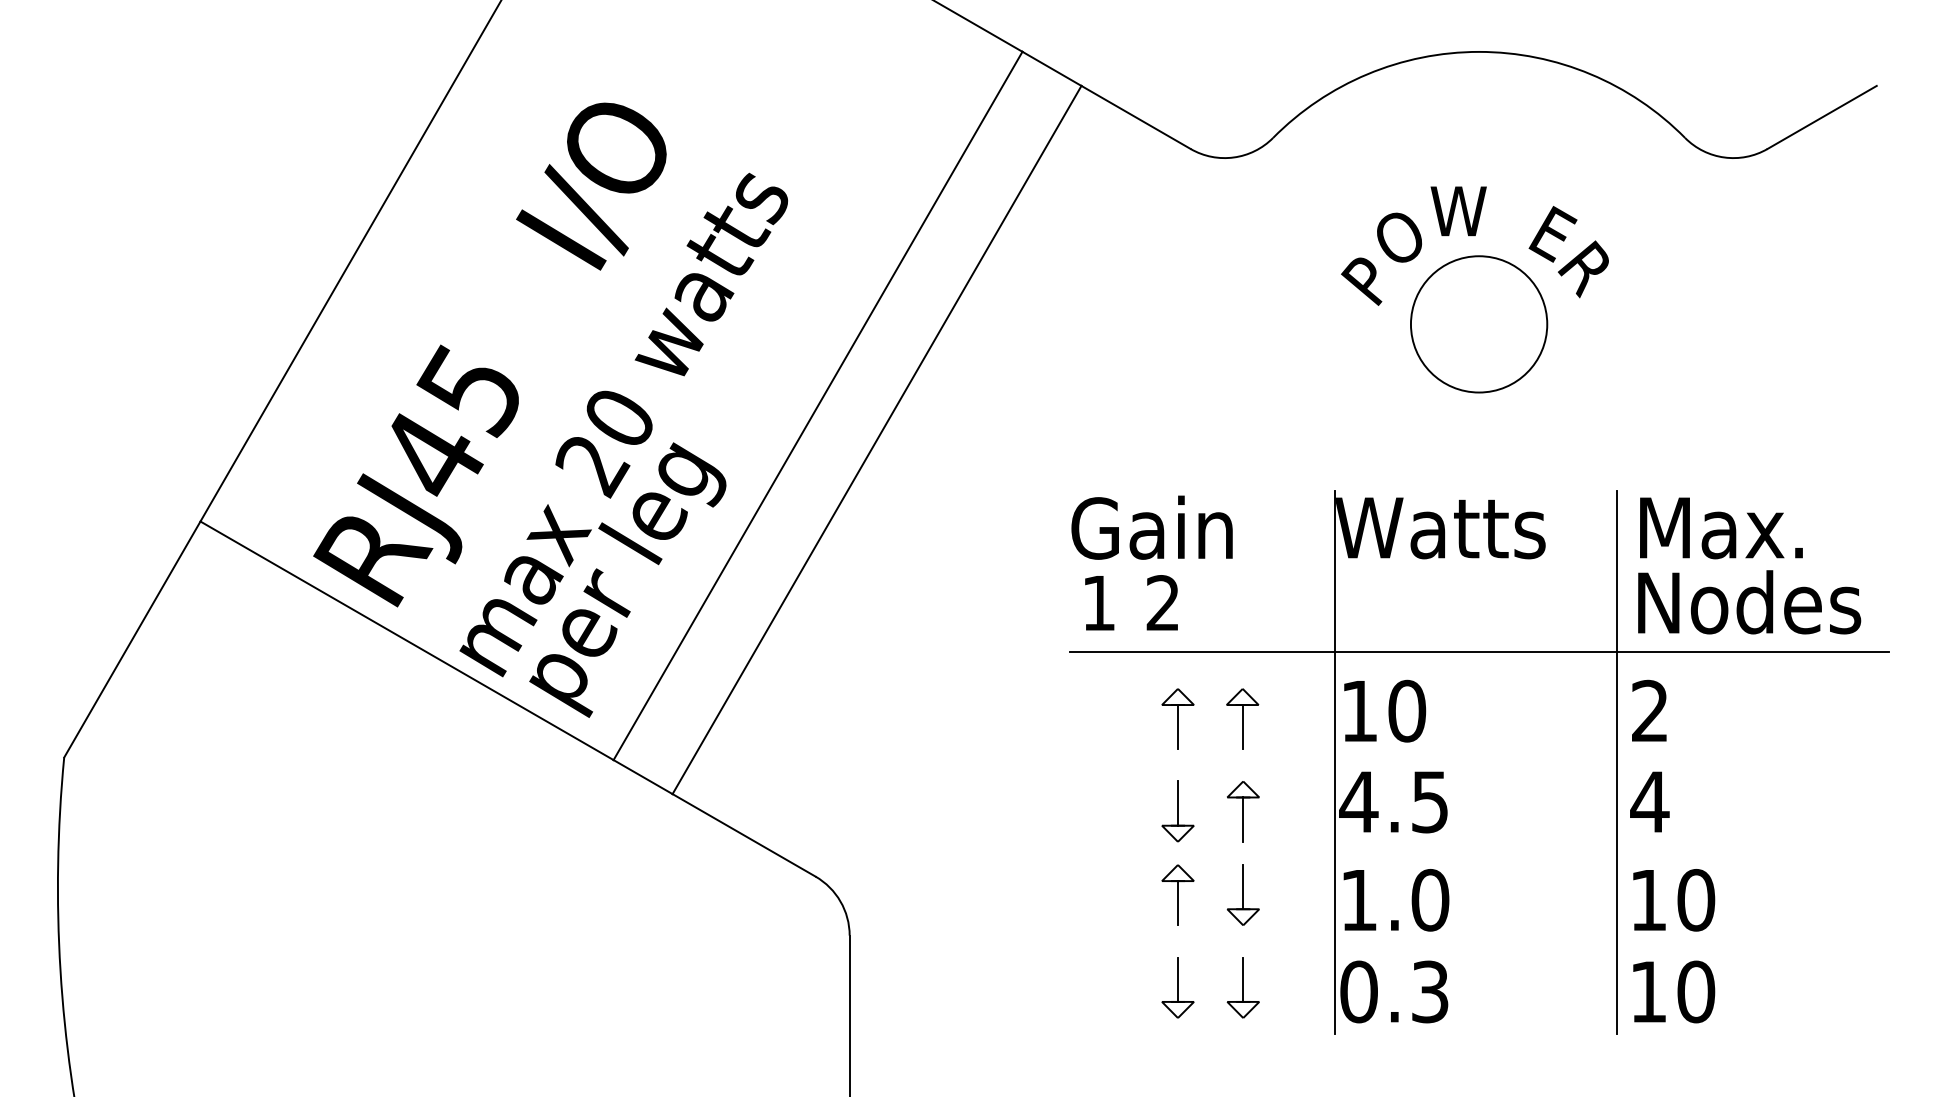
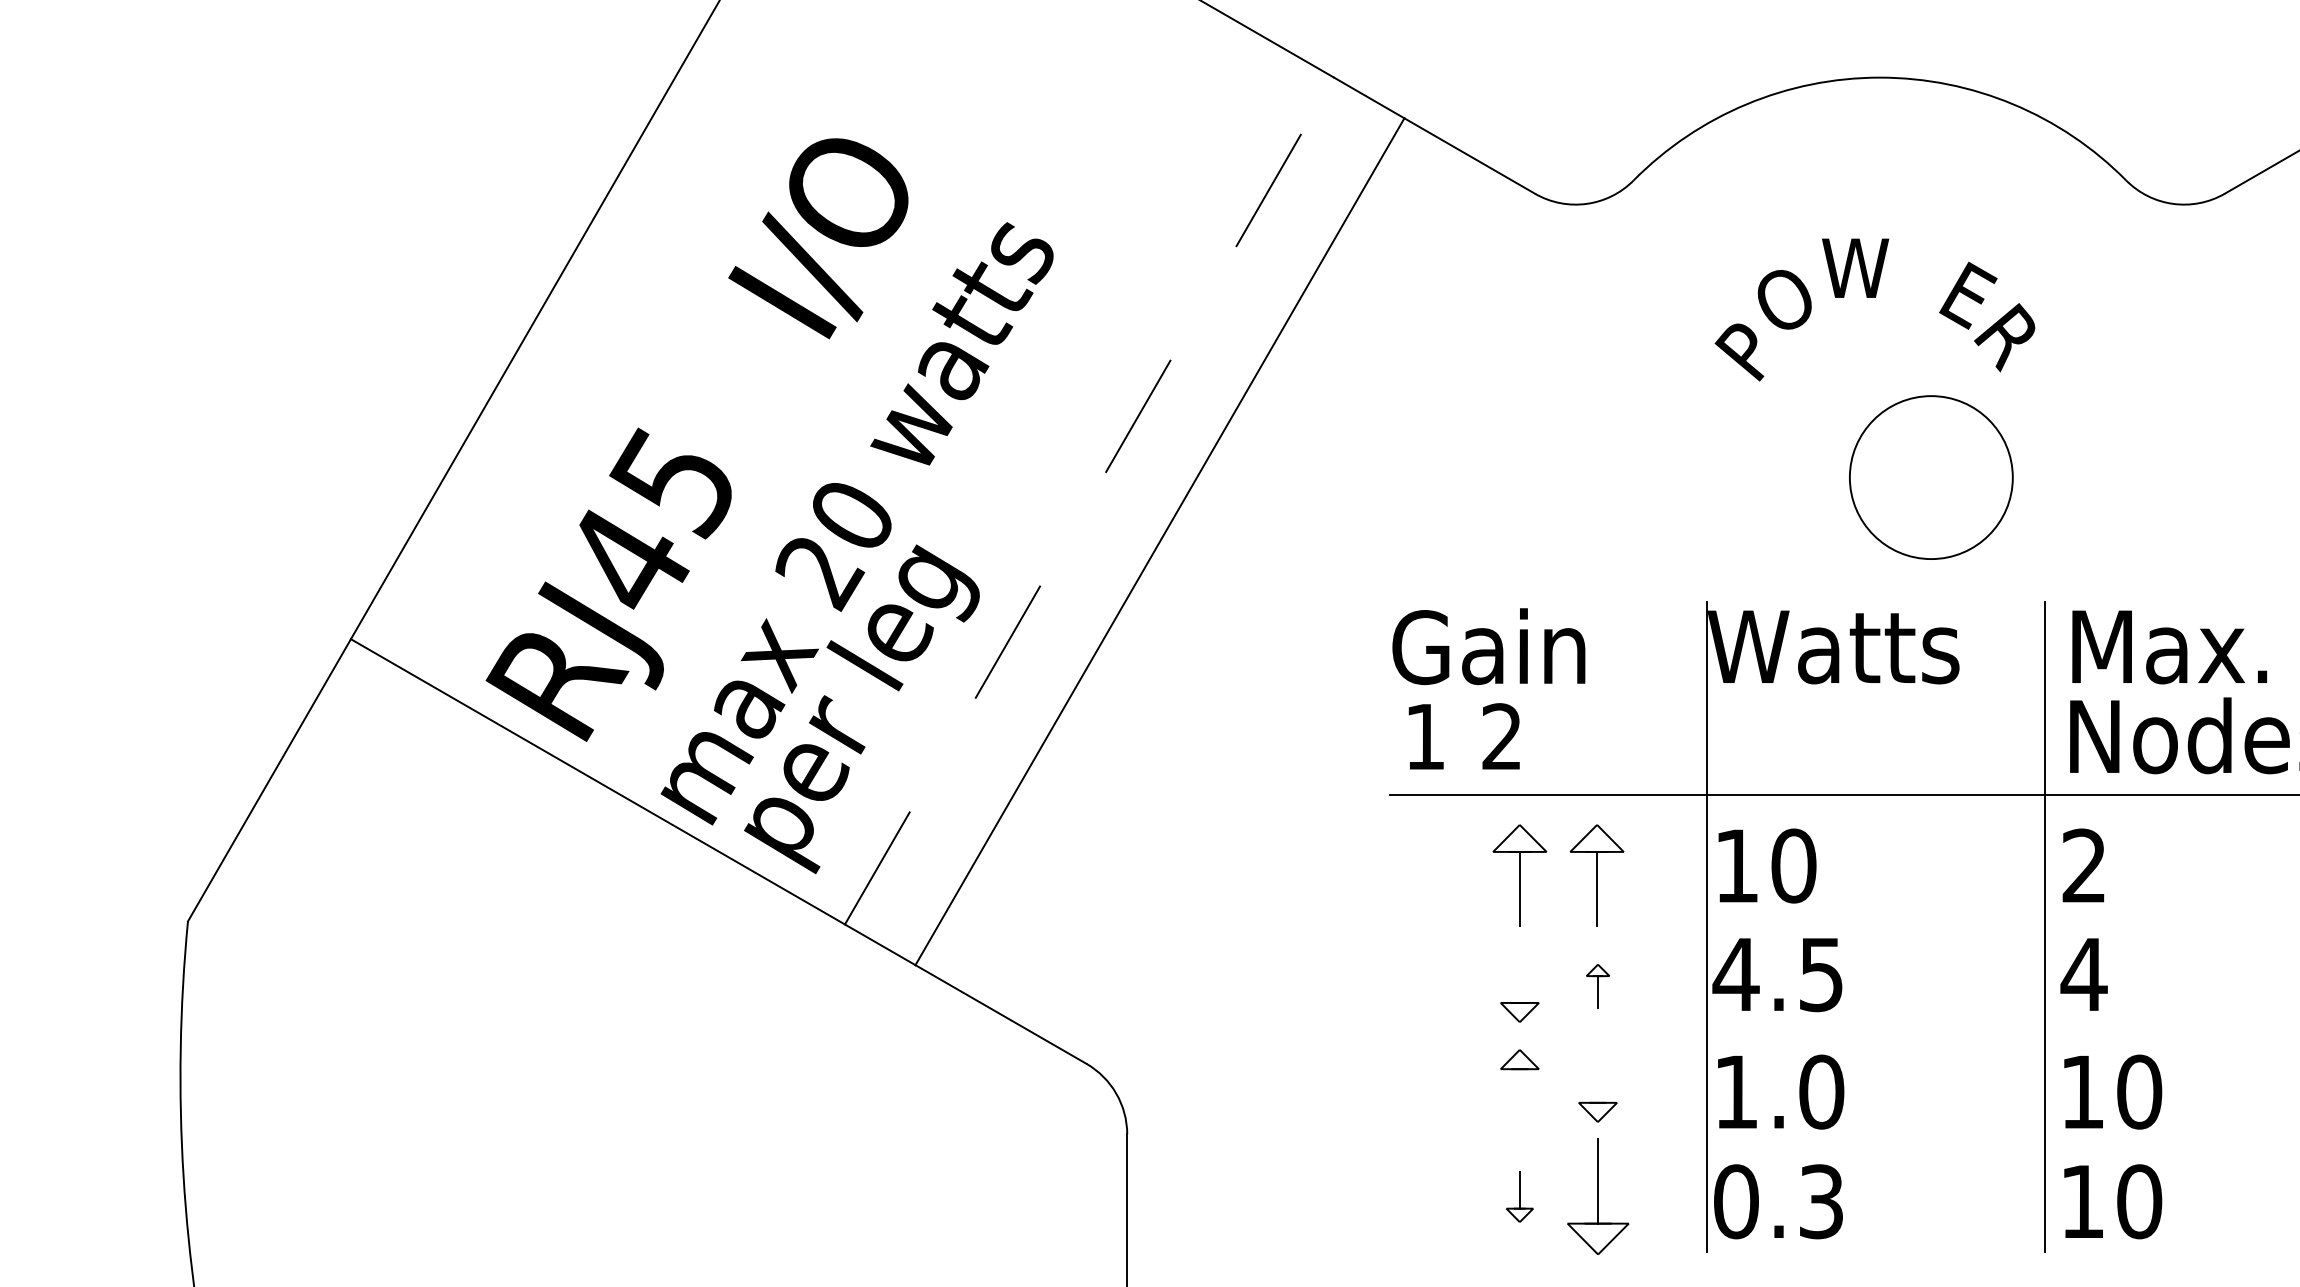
circle: (1479, 324) -> (1931, 477), moved
line: (818, 405) -> (1089, 500), solid -> dashed
part: (1177, 718) -> (1519, 874), size x1.4
part: (1242, 718) -> (1596, 874), size x1.4
line: (1177, 803) -> (1519, 976), removed
part: (1243, 811) -> (1598, 985), size x0.6
line: (1243, 886) -> (1598, 1075), removed
line: (1177, 903) -> (1519, 1095), removed
part: (1177, 987) -> (1519, 1196), size x0.7
part: (1242, 987) -> (1596, 1196), size x1.6

